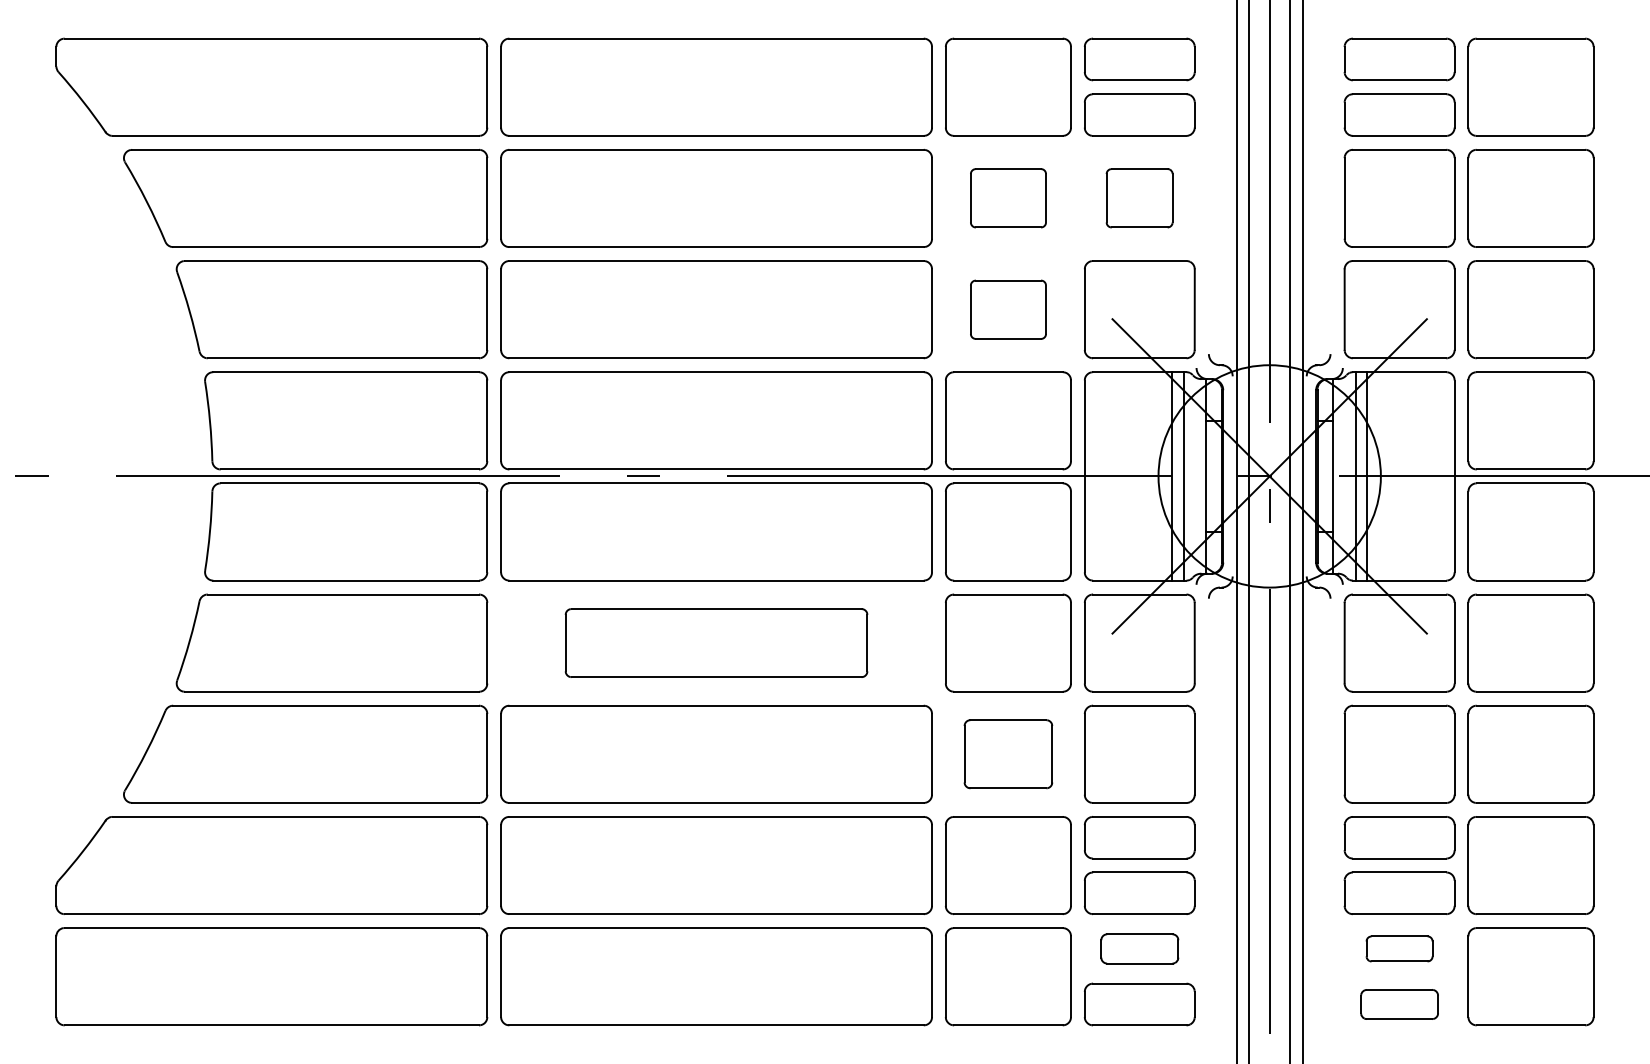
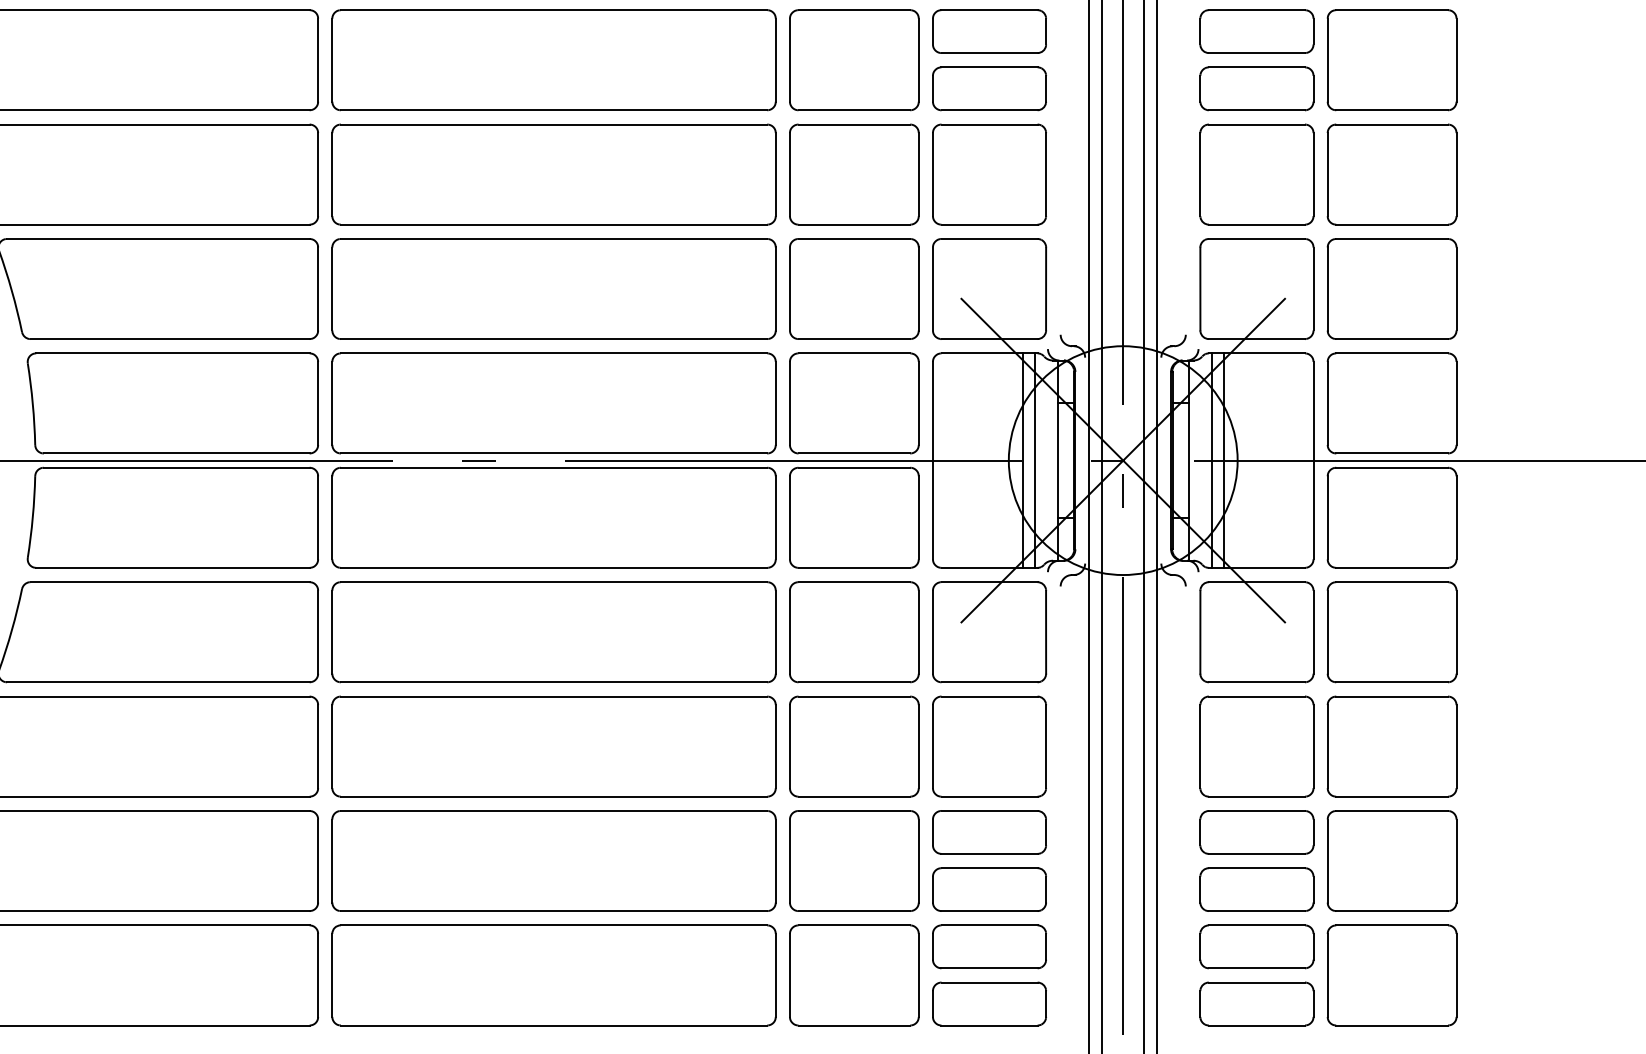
part: (1008, 197) -> (854, 173), size x1.67
part: (1139, 197) -> (989, 173), size x1.67
part: (1008, 309) -> (854, 288), size x1.67
part: (716, 642) -> (553, 631), size x1.43
part: (1008, 753) -> (854, 745), size x1.43
part: (1139, 948) -> (989, 946), size x1.43
part: (1399, 948) -> (1256, 946), size x1.67
part: (1399, 1004) -> (1256, 1004), size x1.43

